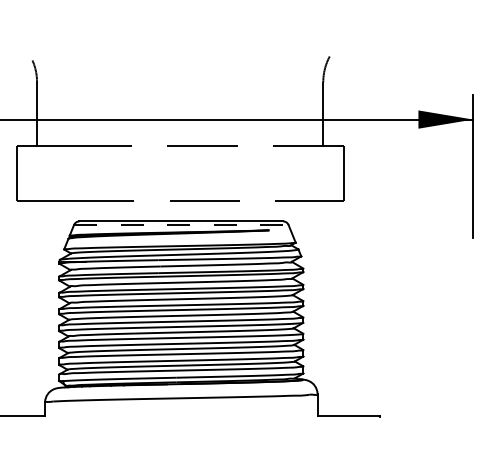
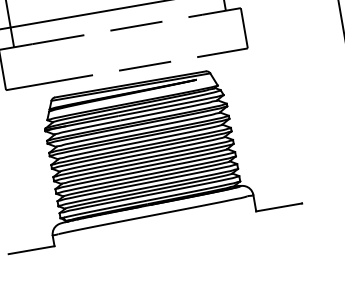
line: (181, 225) -> (131, 87), dashed -> solid

